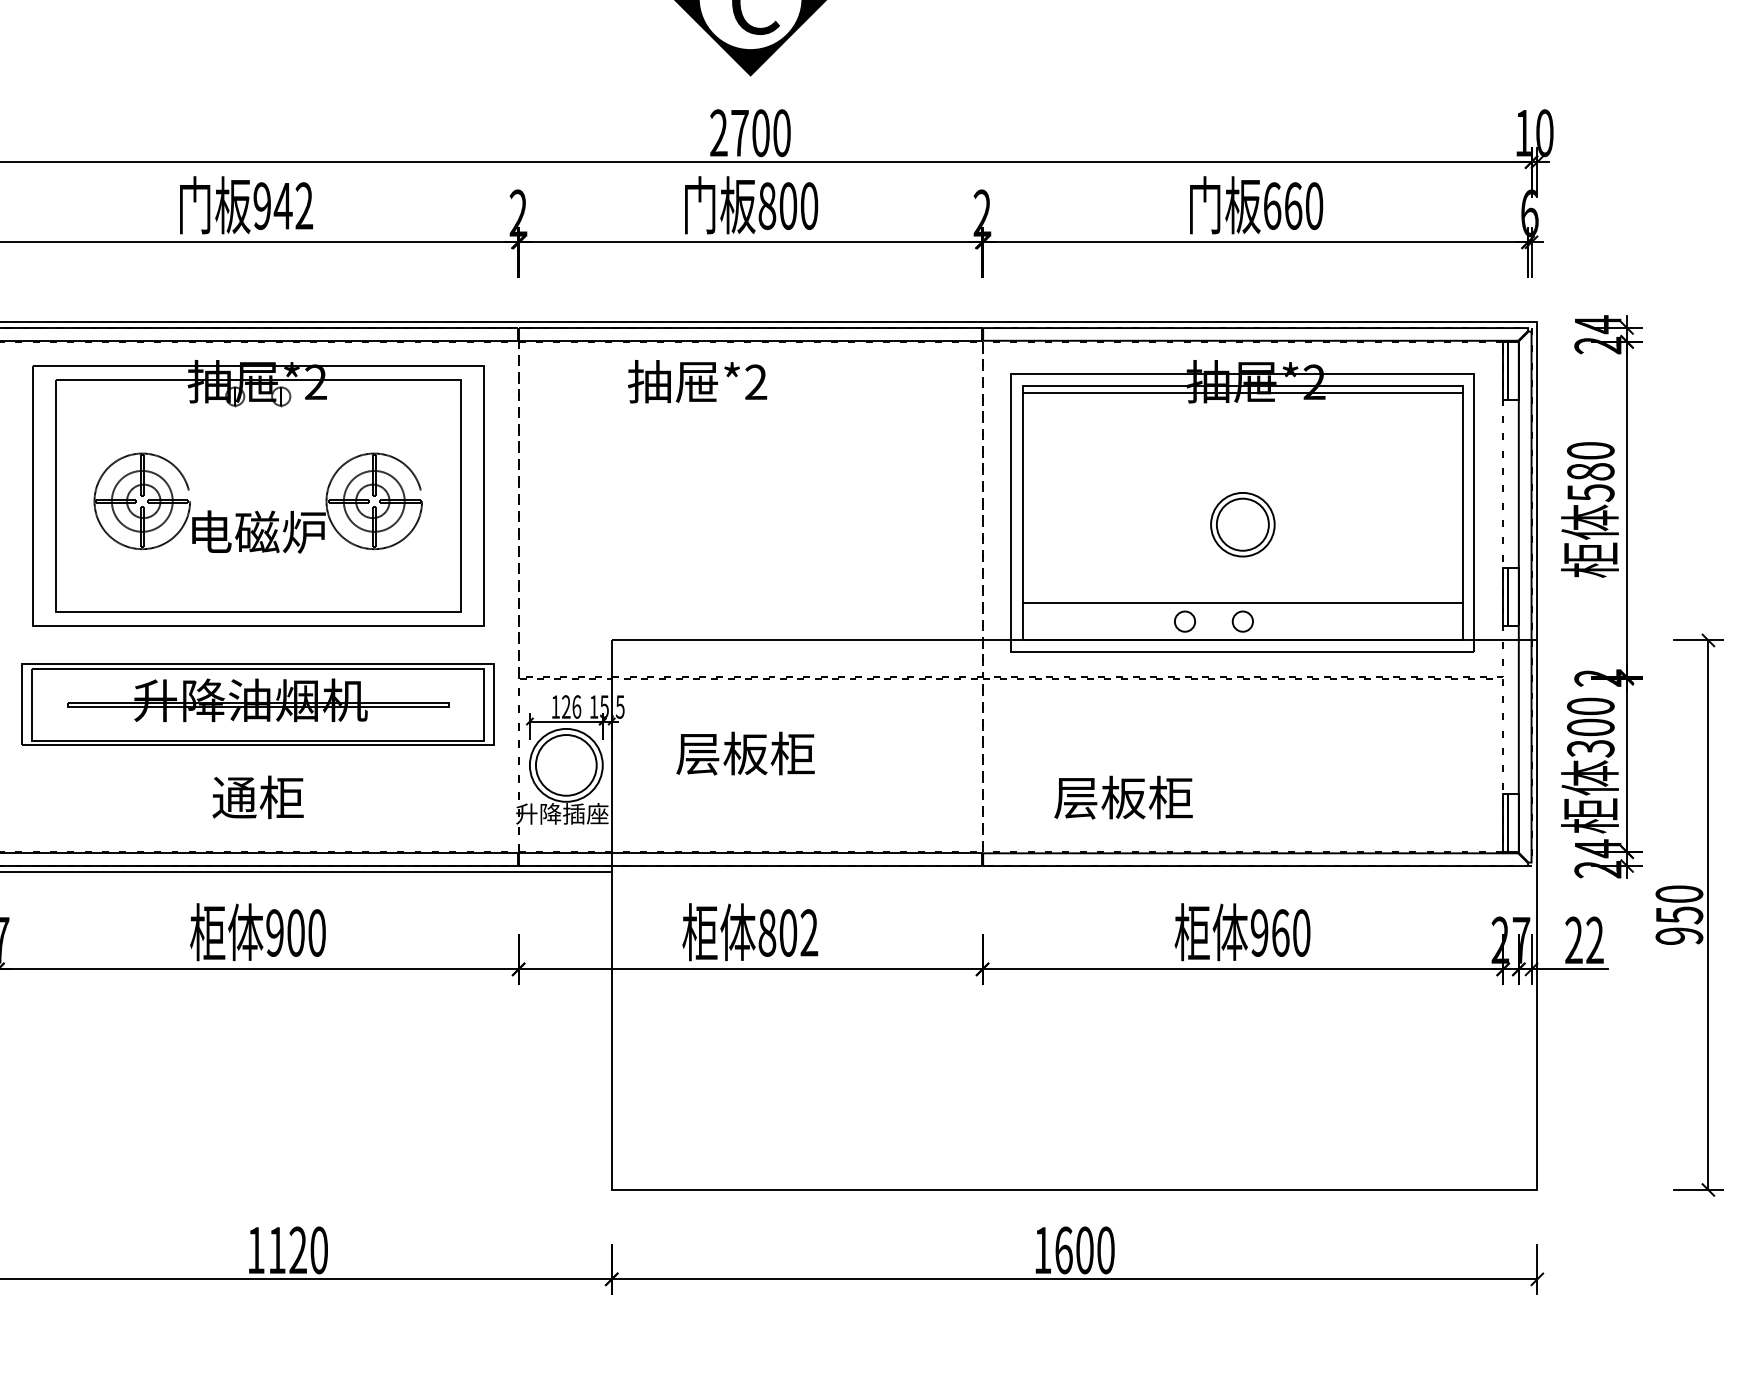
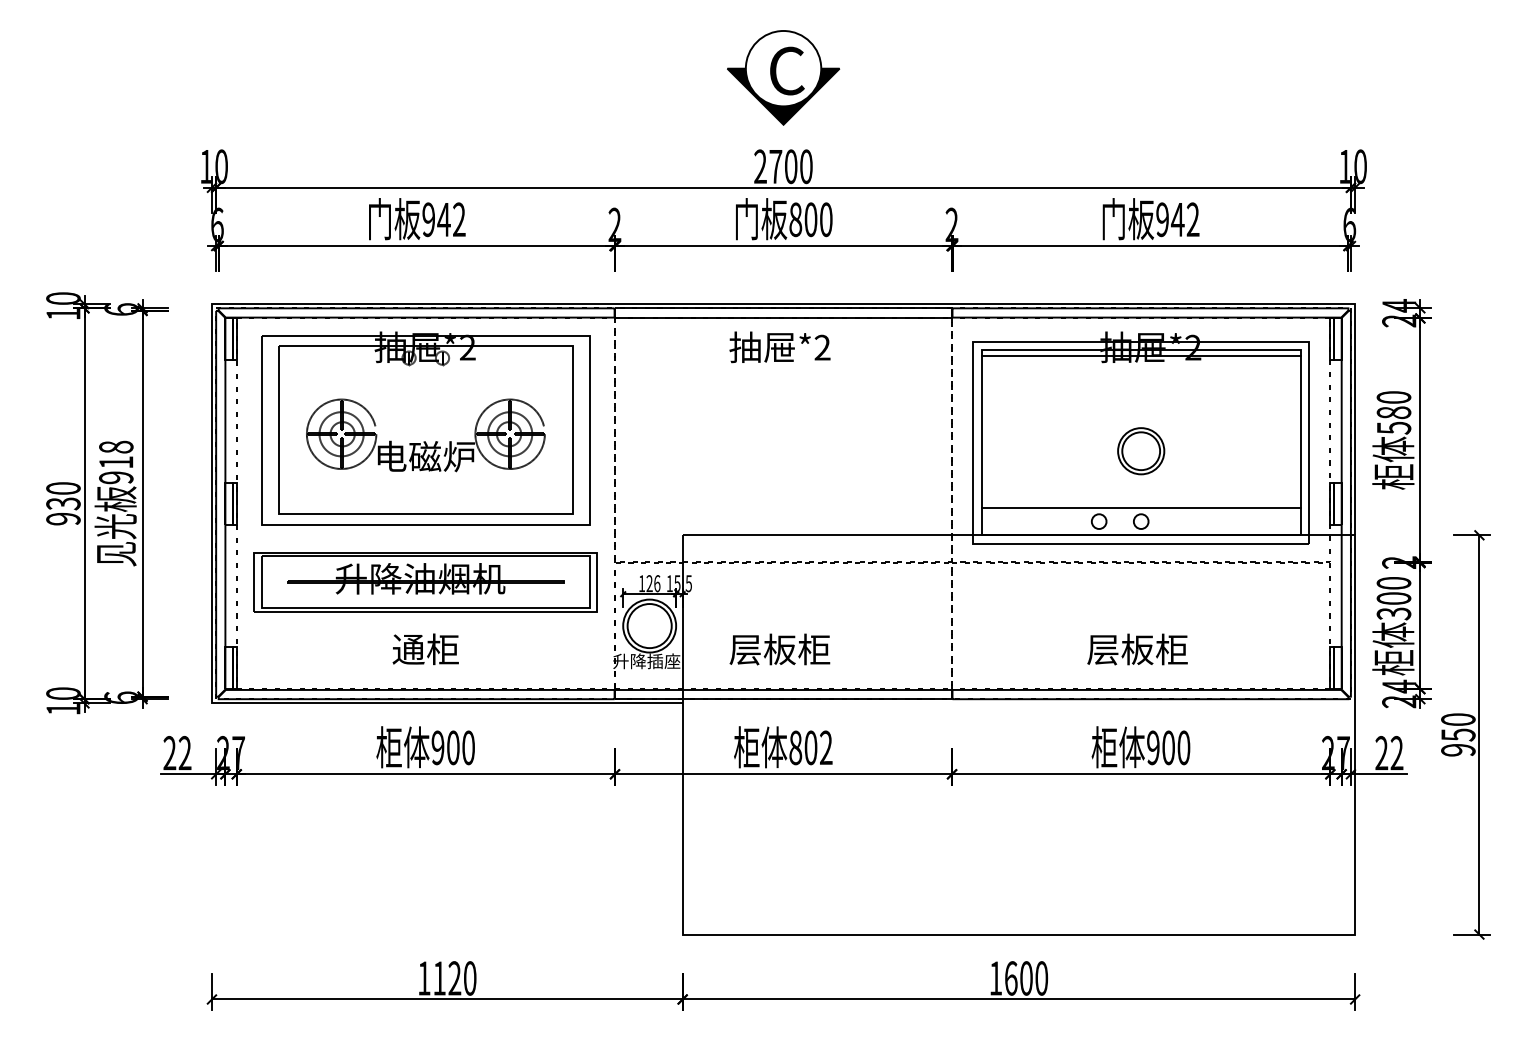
text: (1292, 205) -> (1177, 219), 660 -> 942
text: (696, 381) -> (779, 347), moved
text: (745, 753) -> (779, 649), moved
text: (1123, 797) -> (1137, 649), moved
text: (1280, 932) -> (1168, 747), 960 -> 900

